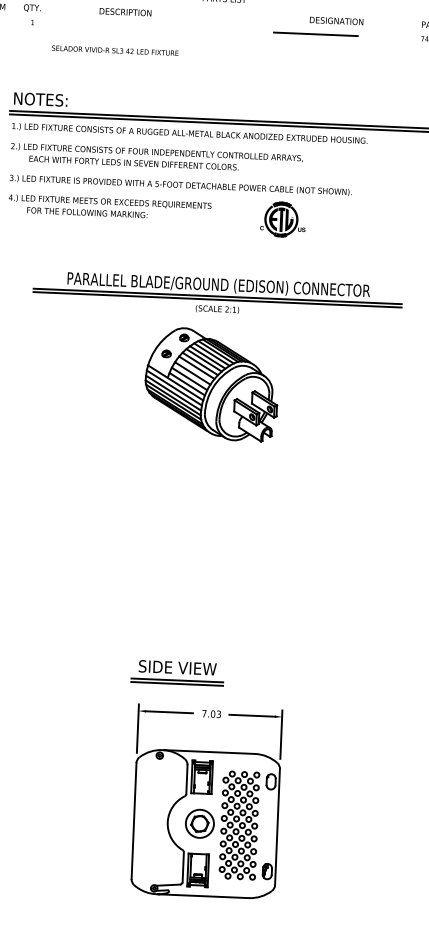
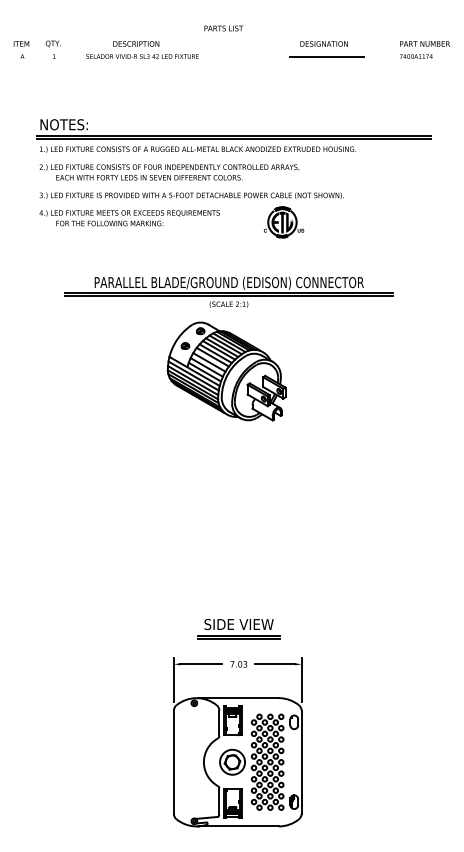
line: (315, 34) -> (326, 56), moved
text: (115, 50) -> (142, 56), moved
part: (176, 673) -> (238, 629), moved

